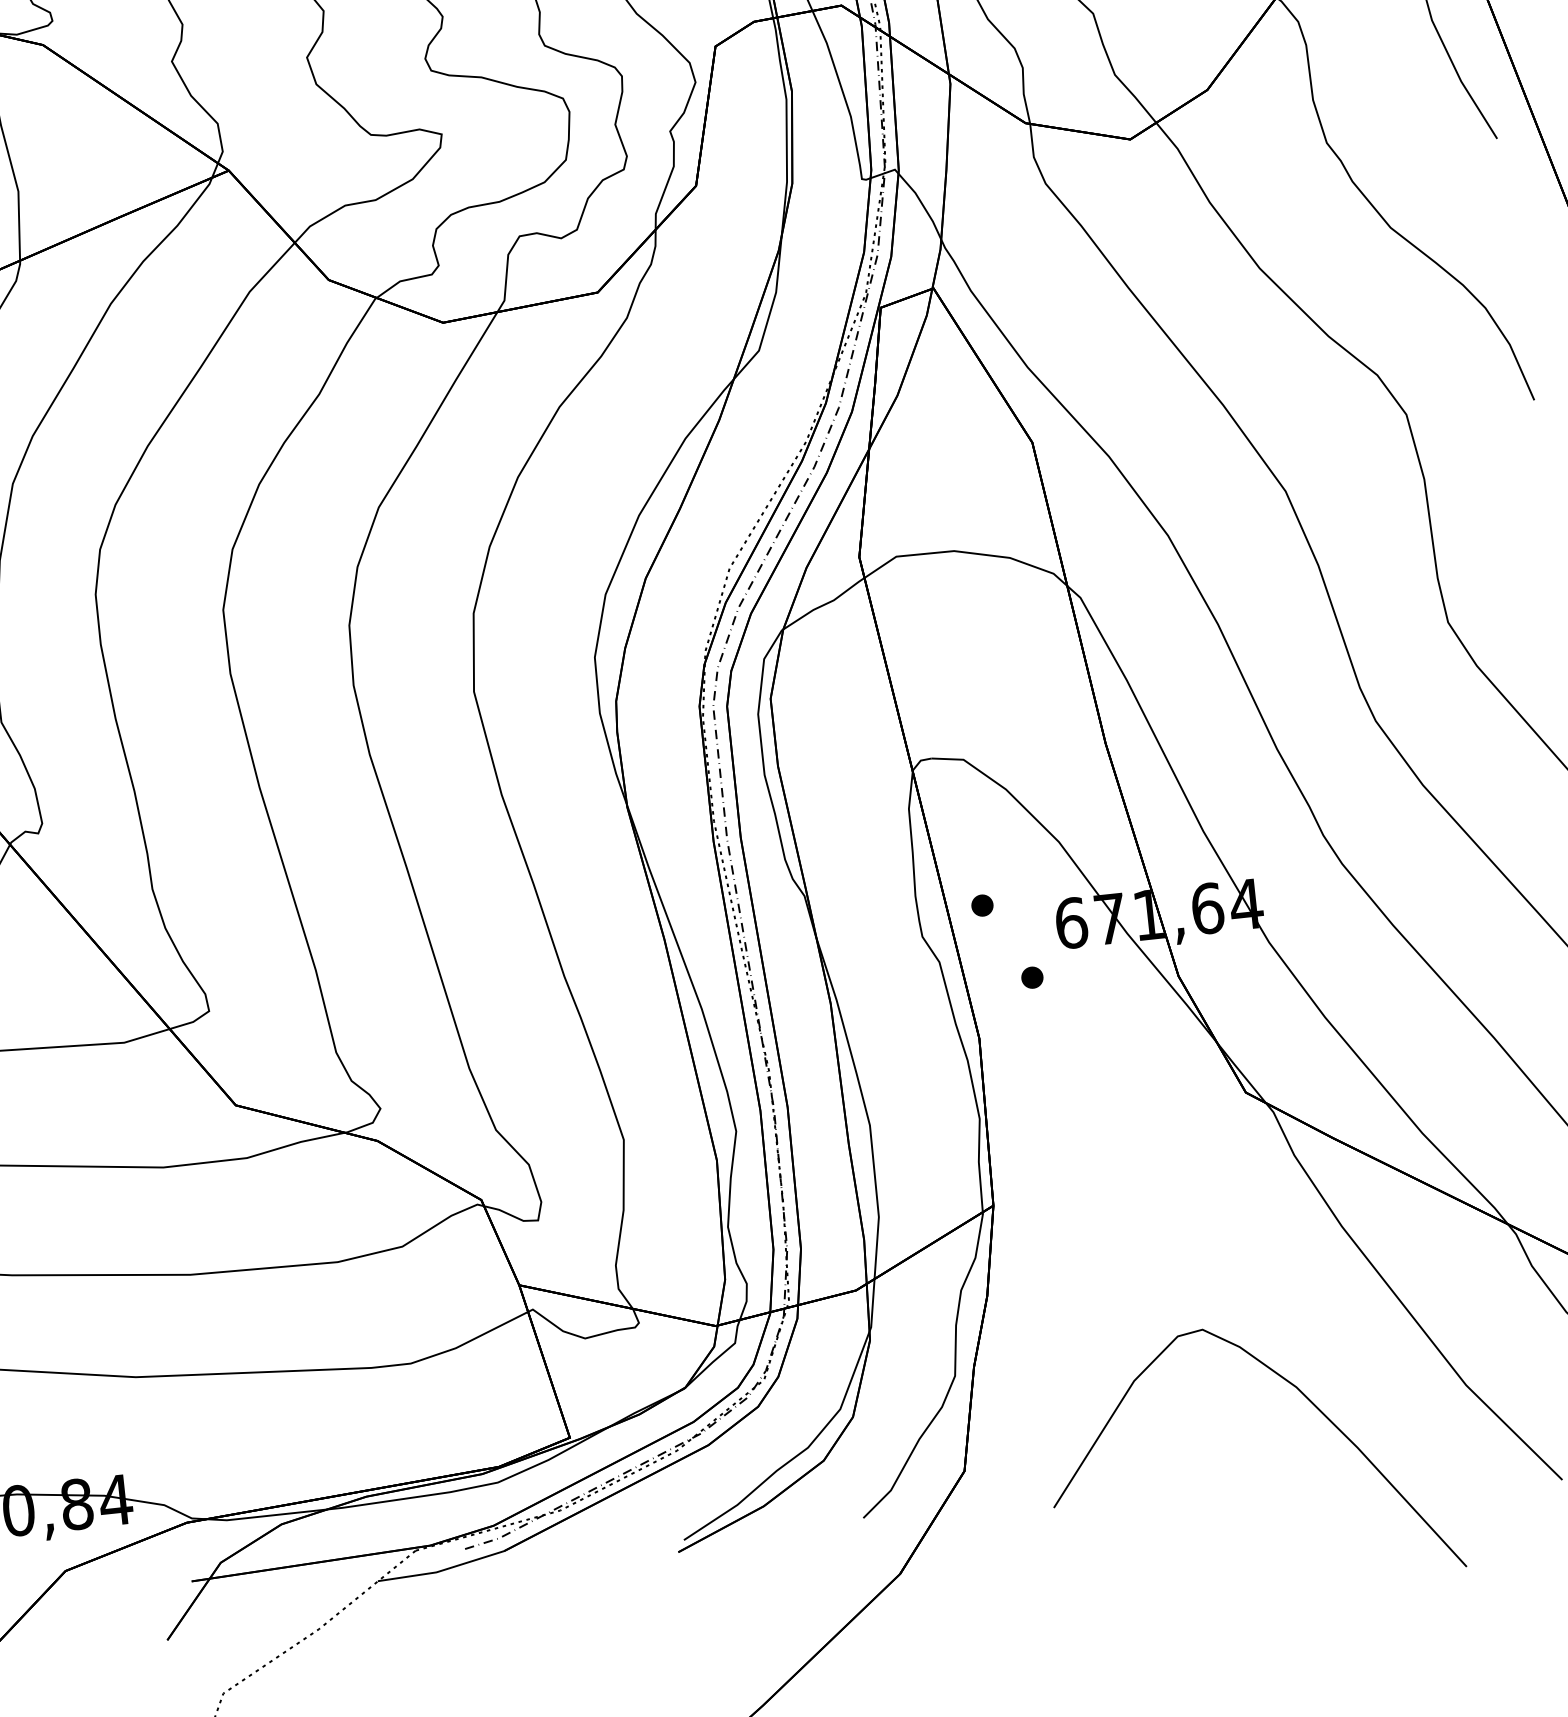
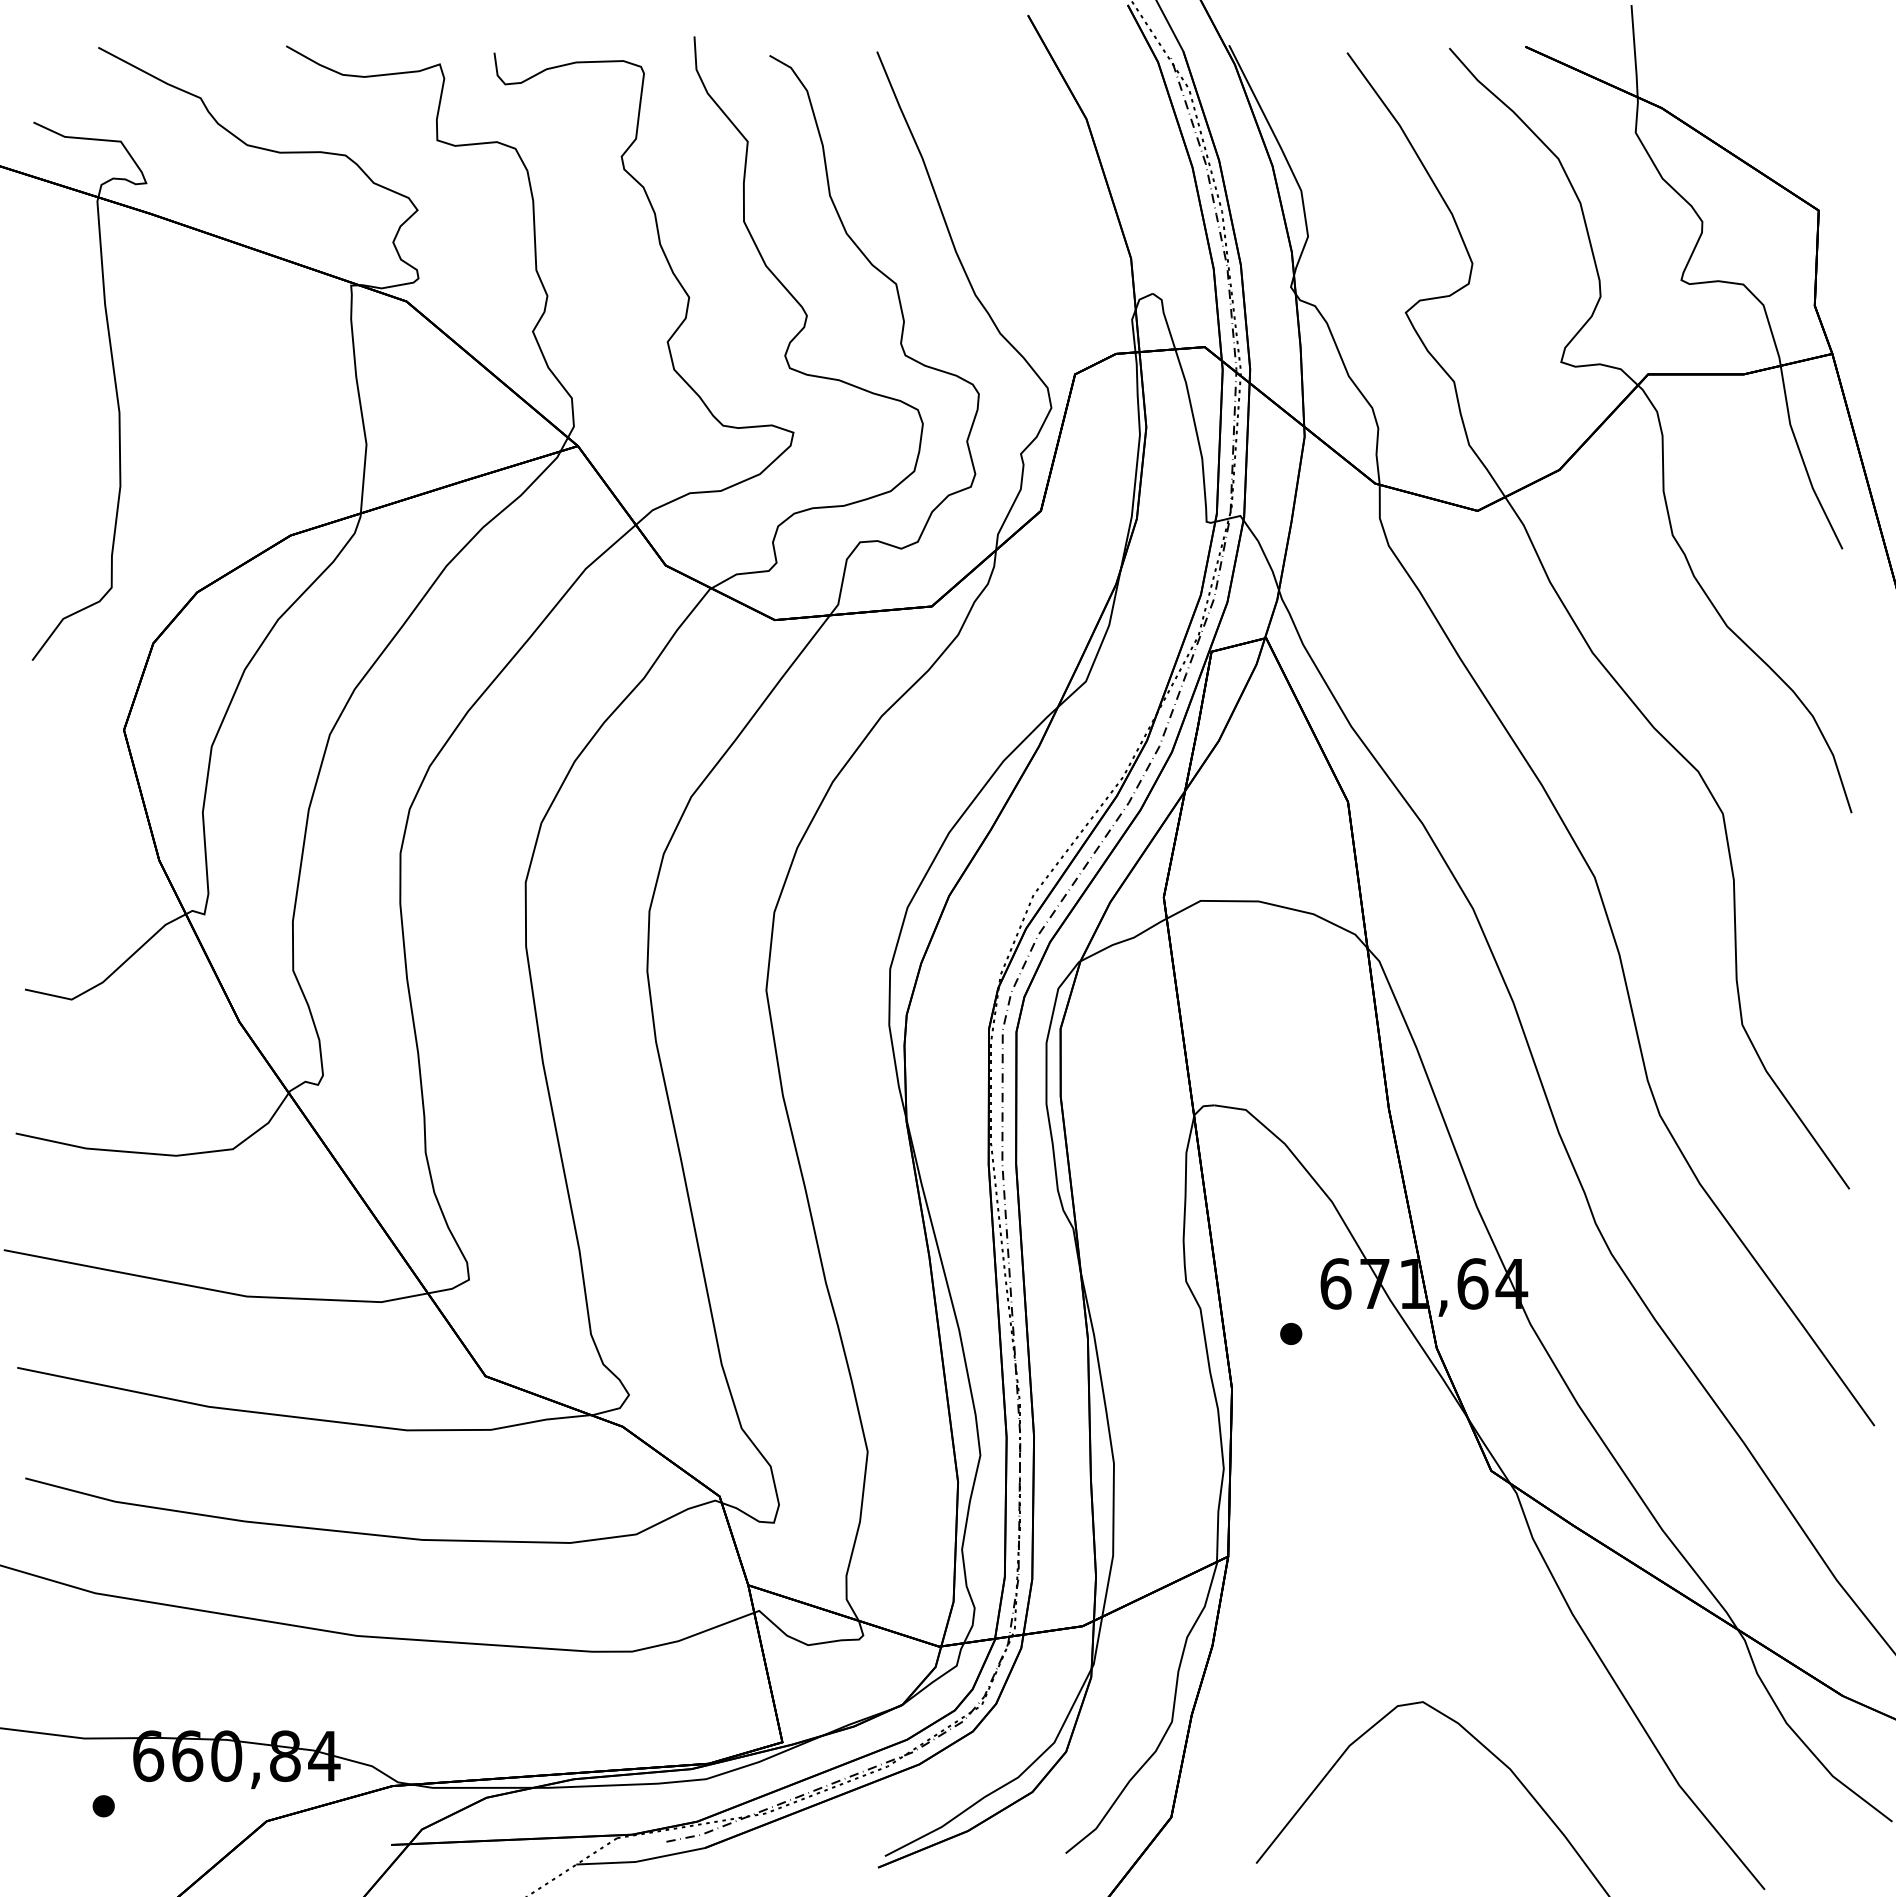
part: (982, 905) -> (1249, 1256), removed

